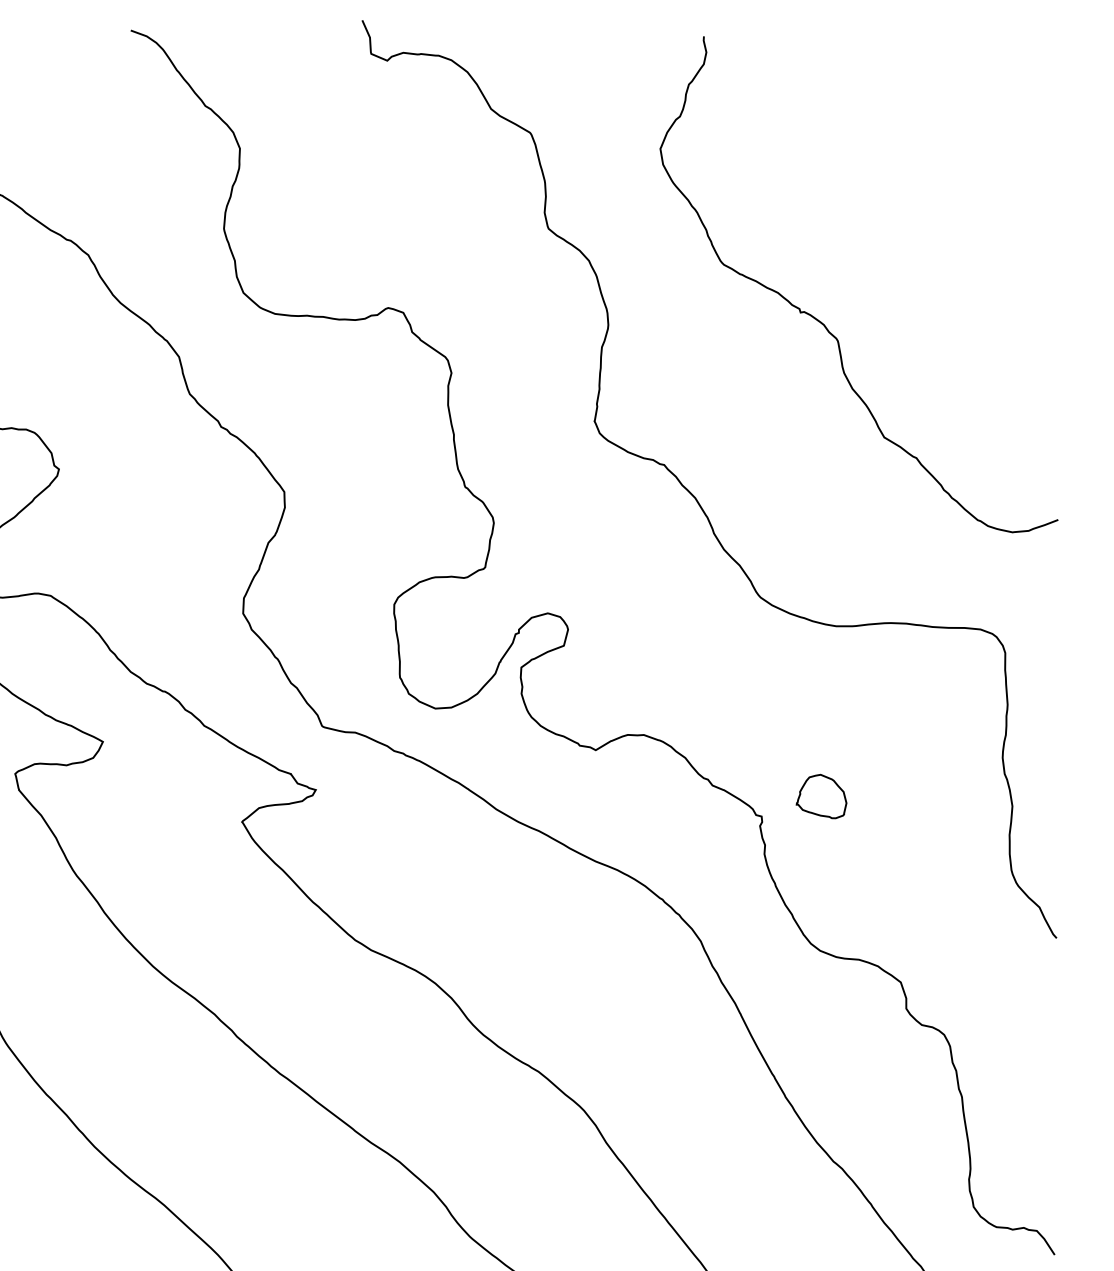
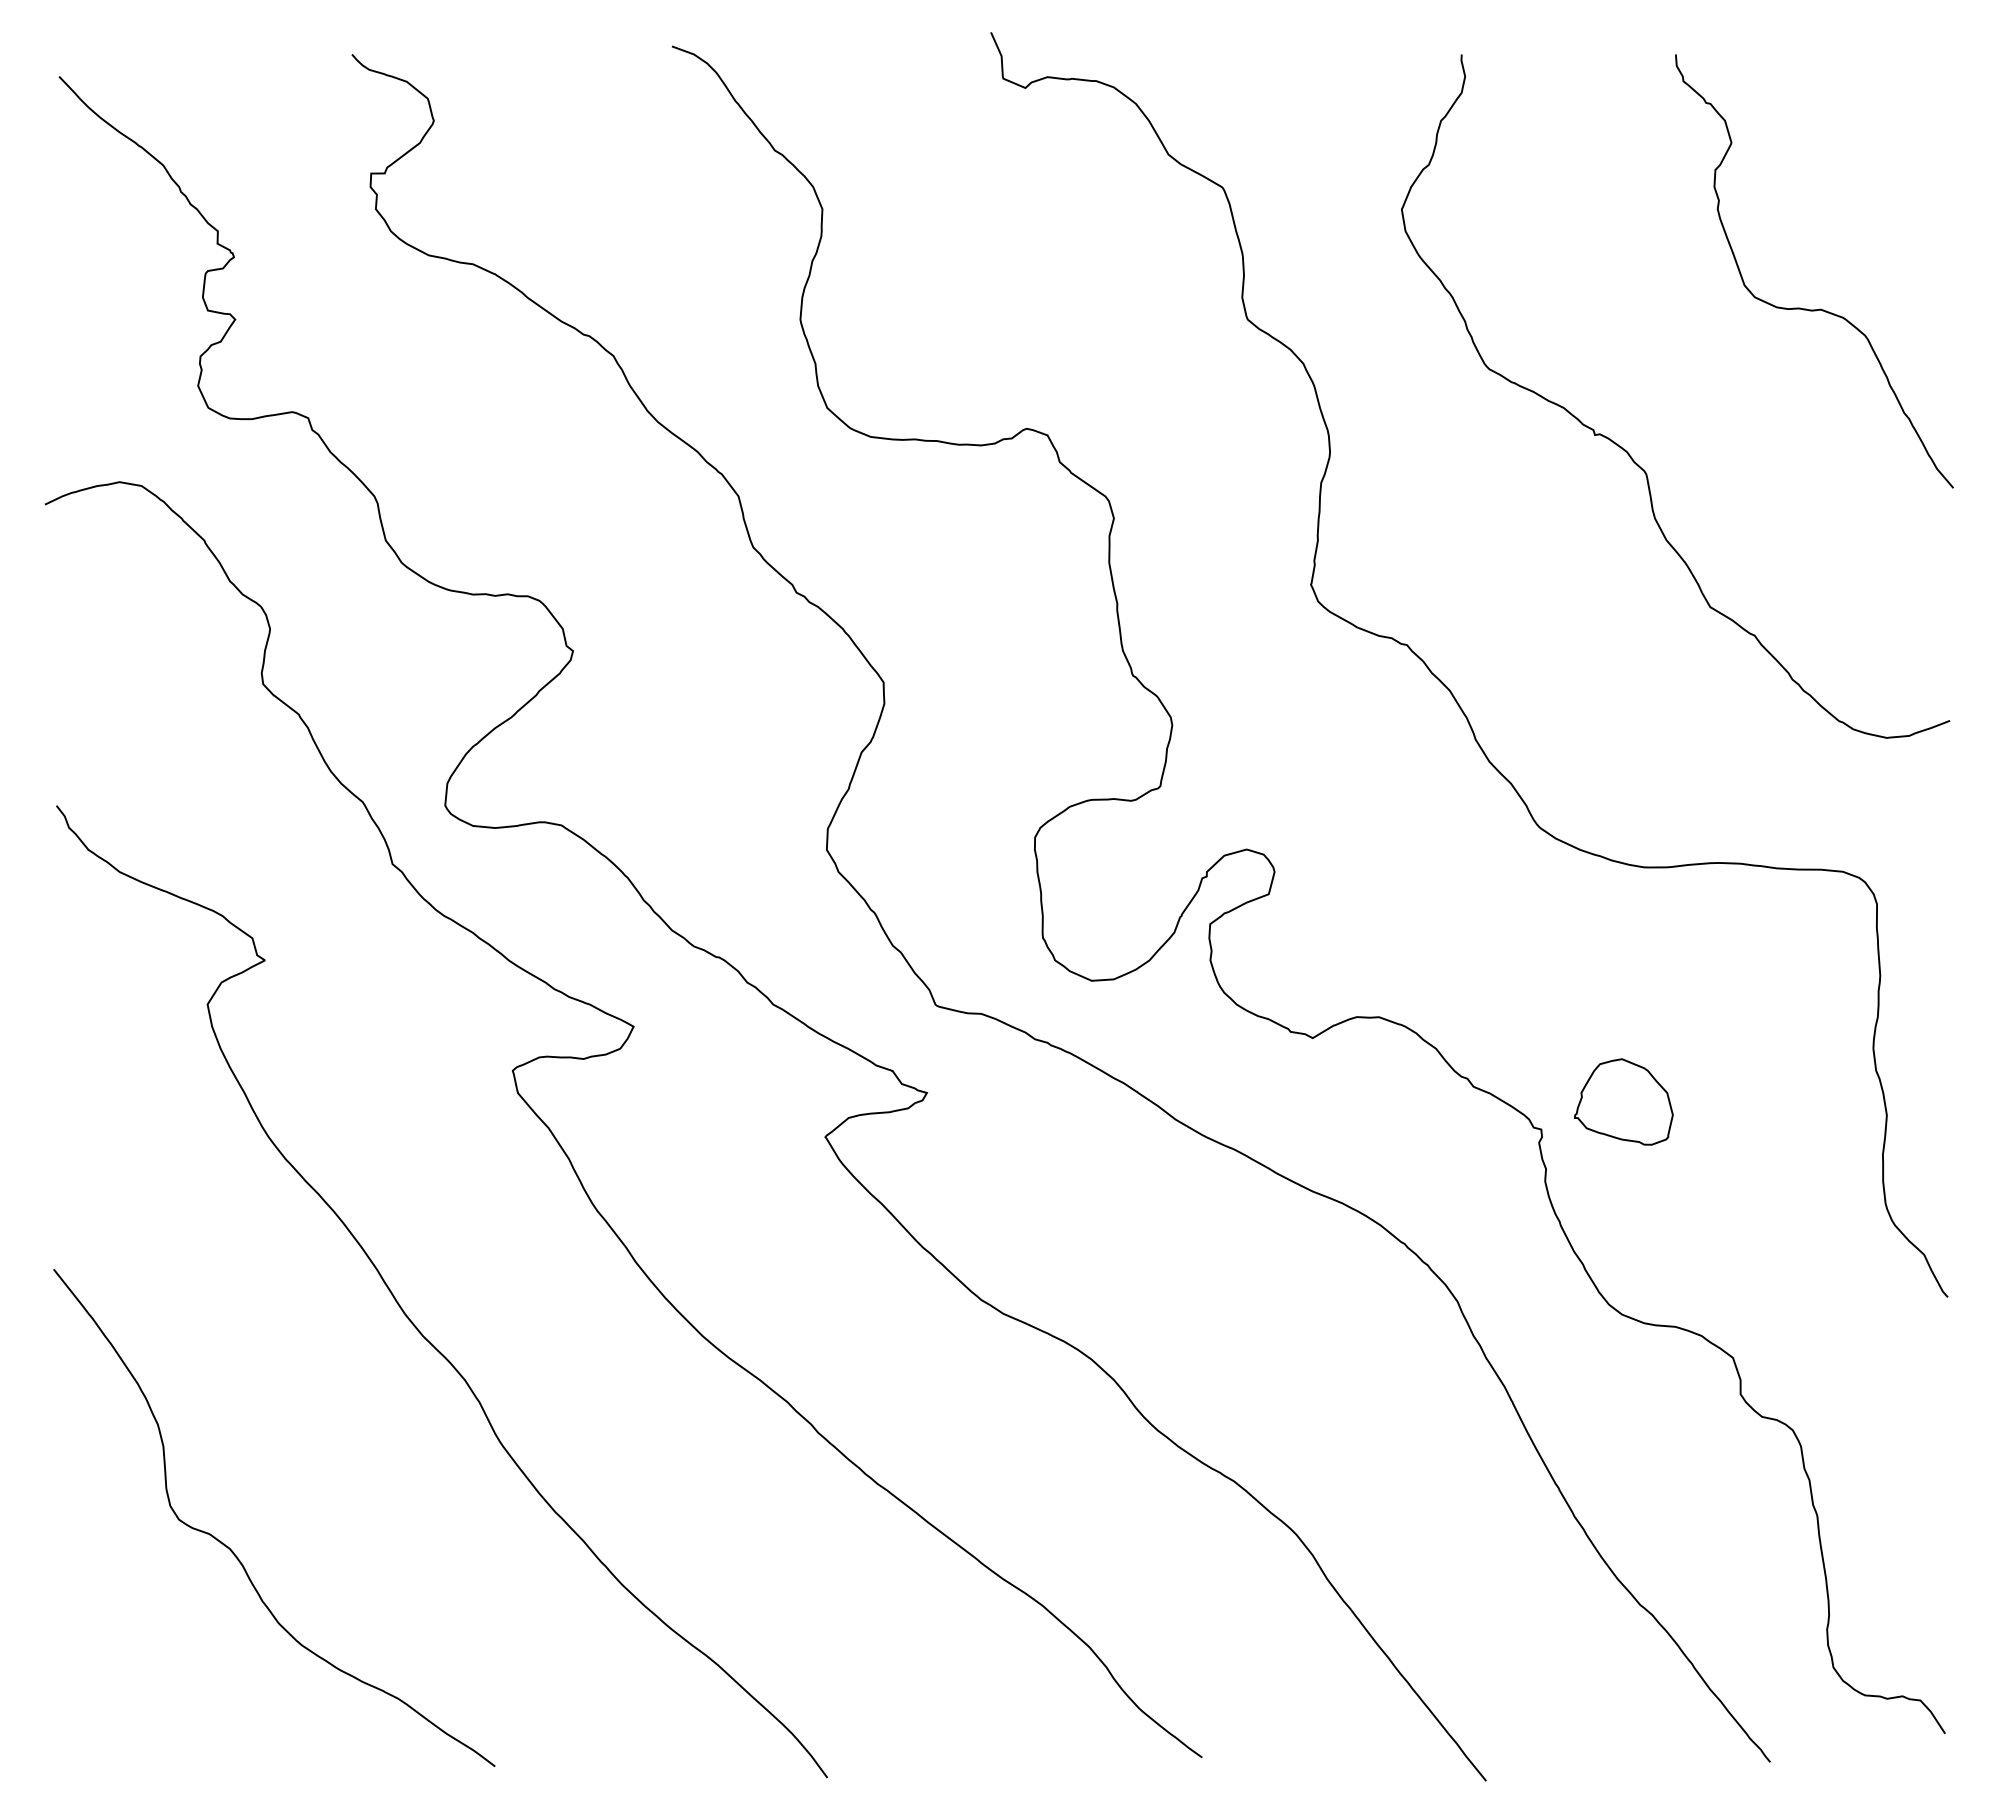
curve: (963, 220) -> (1819, 308), added
part: (821, 796) -> (1623, 1101), size x1.43

